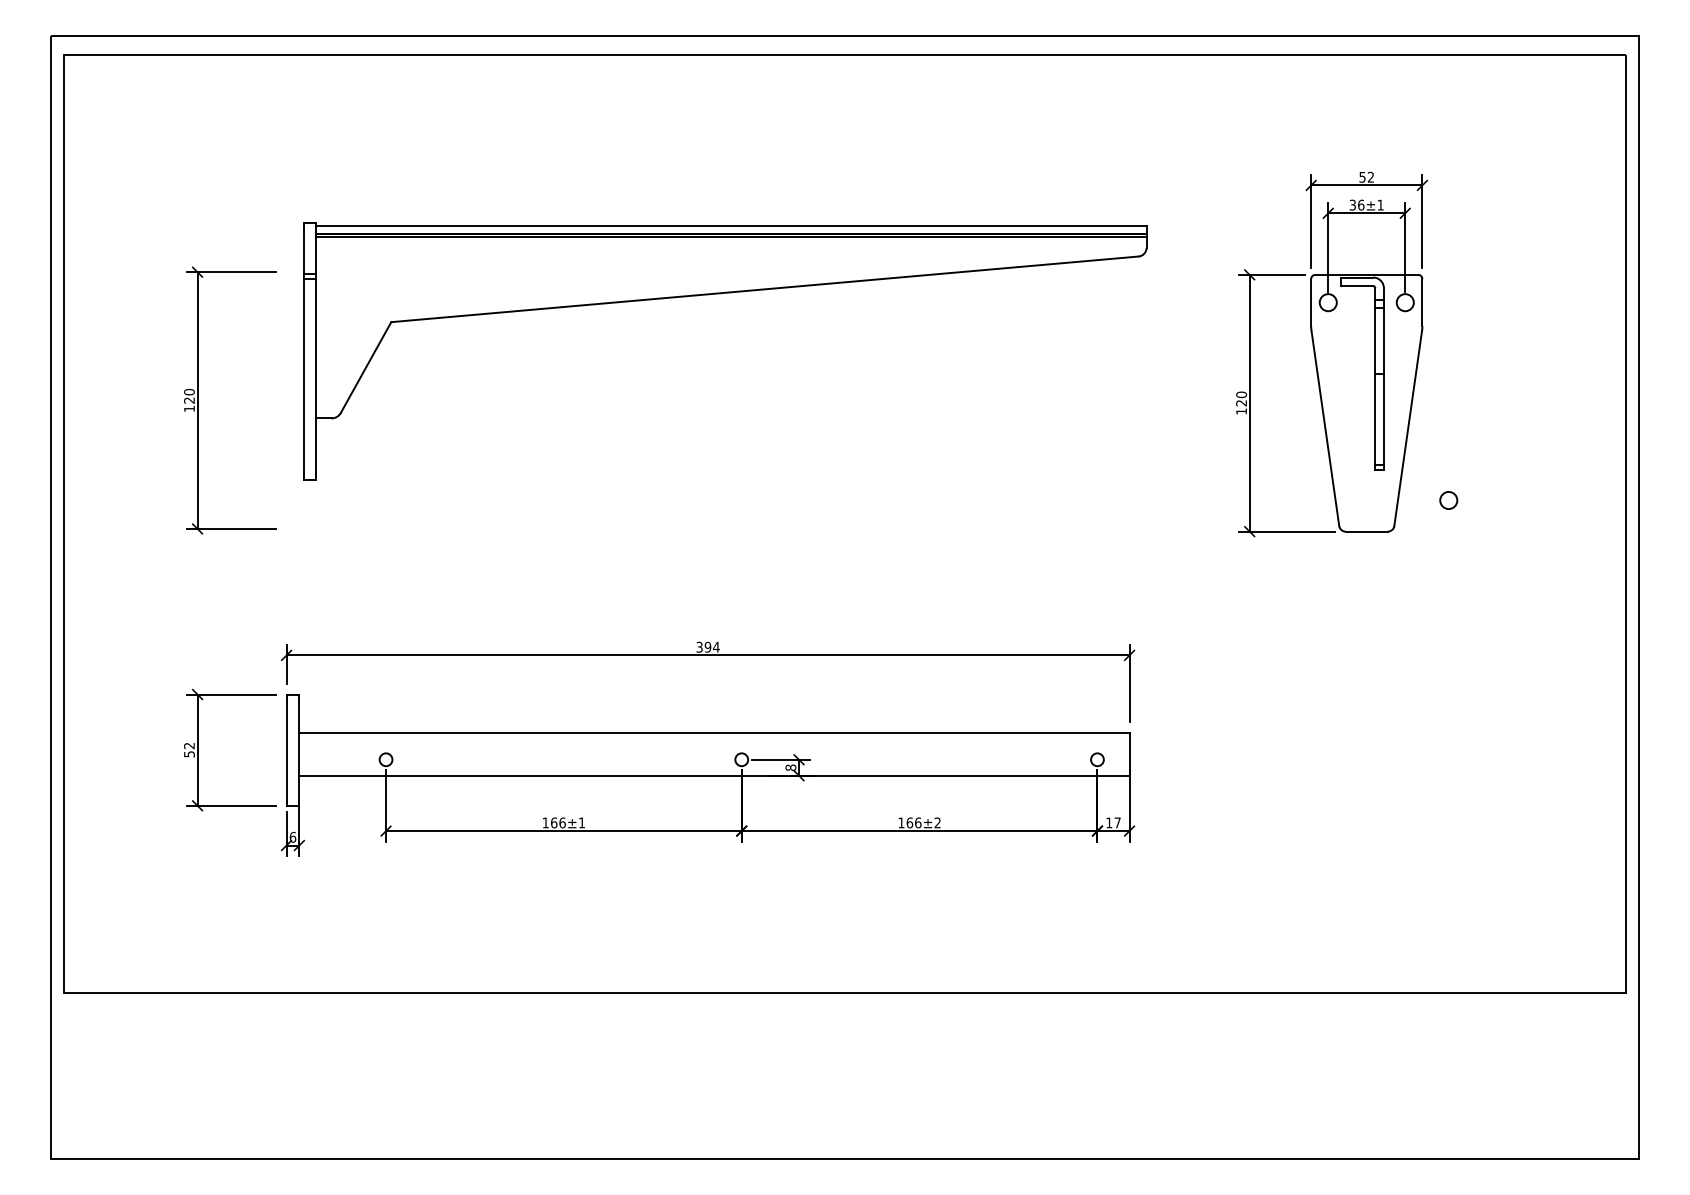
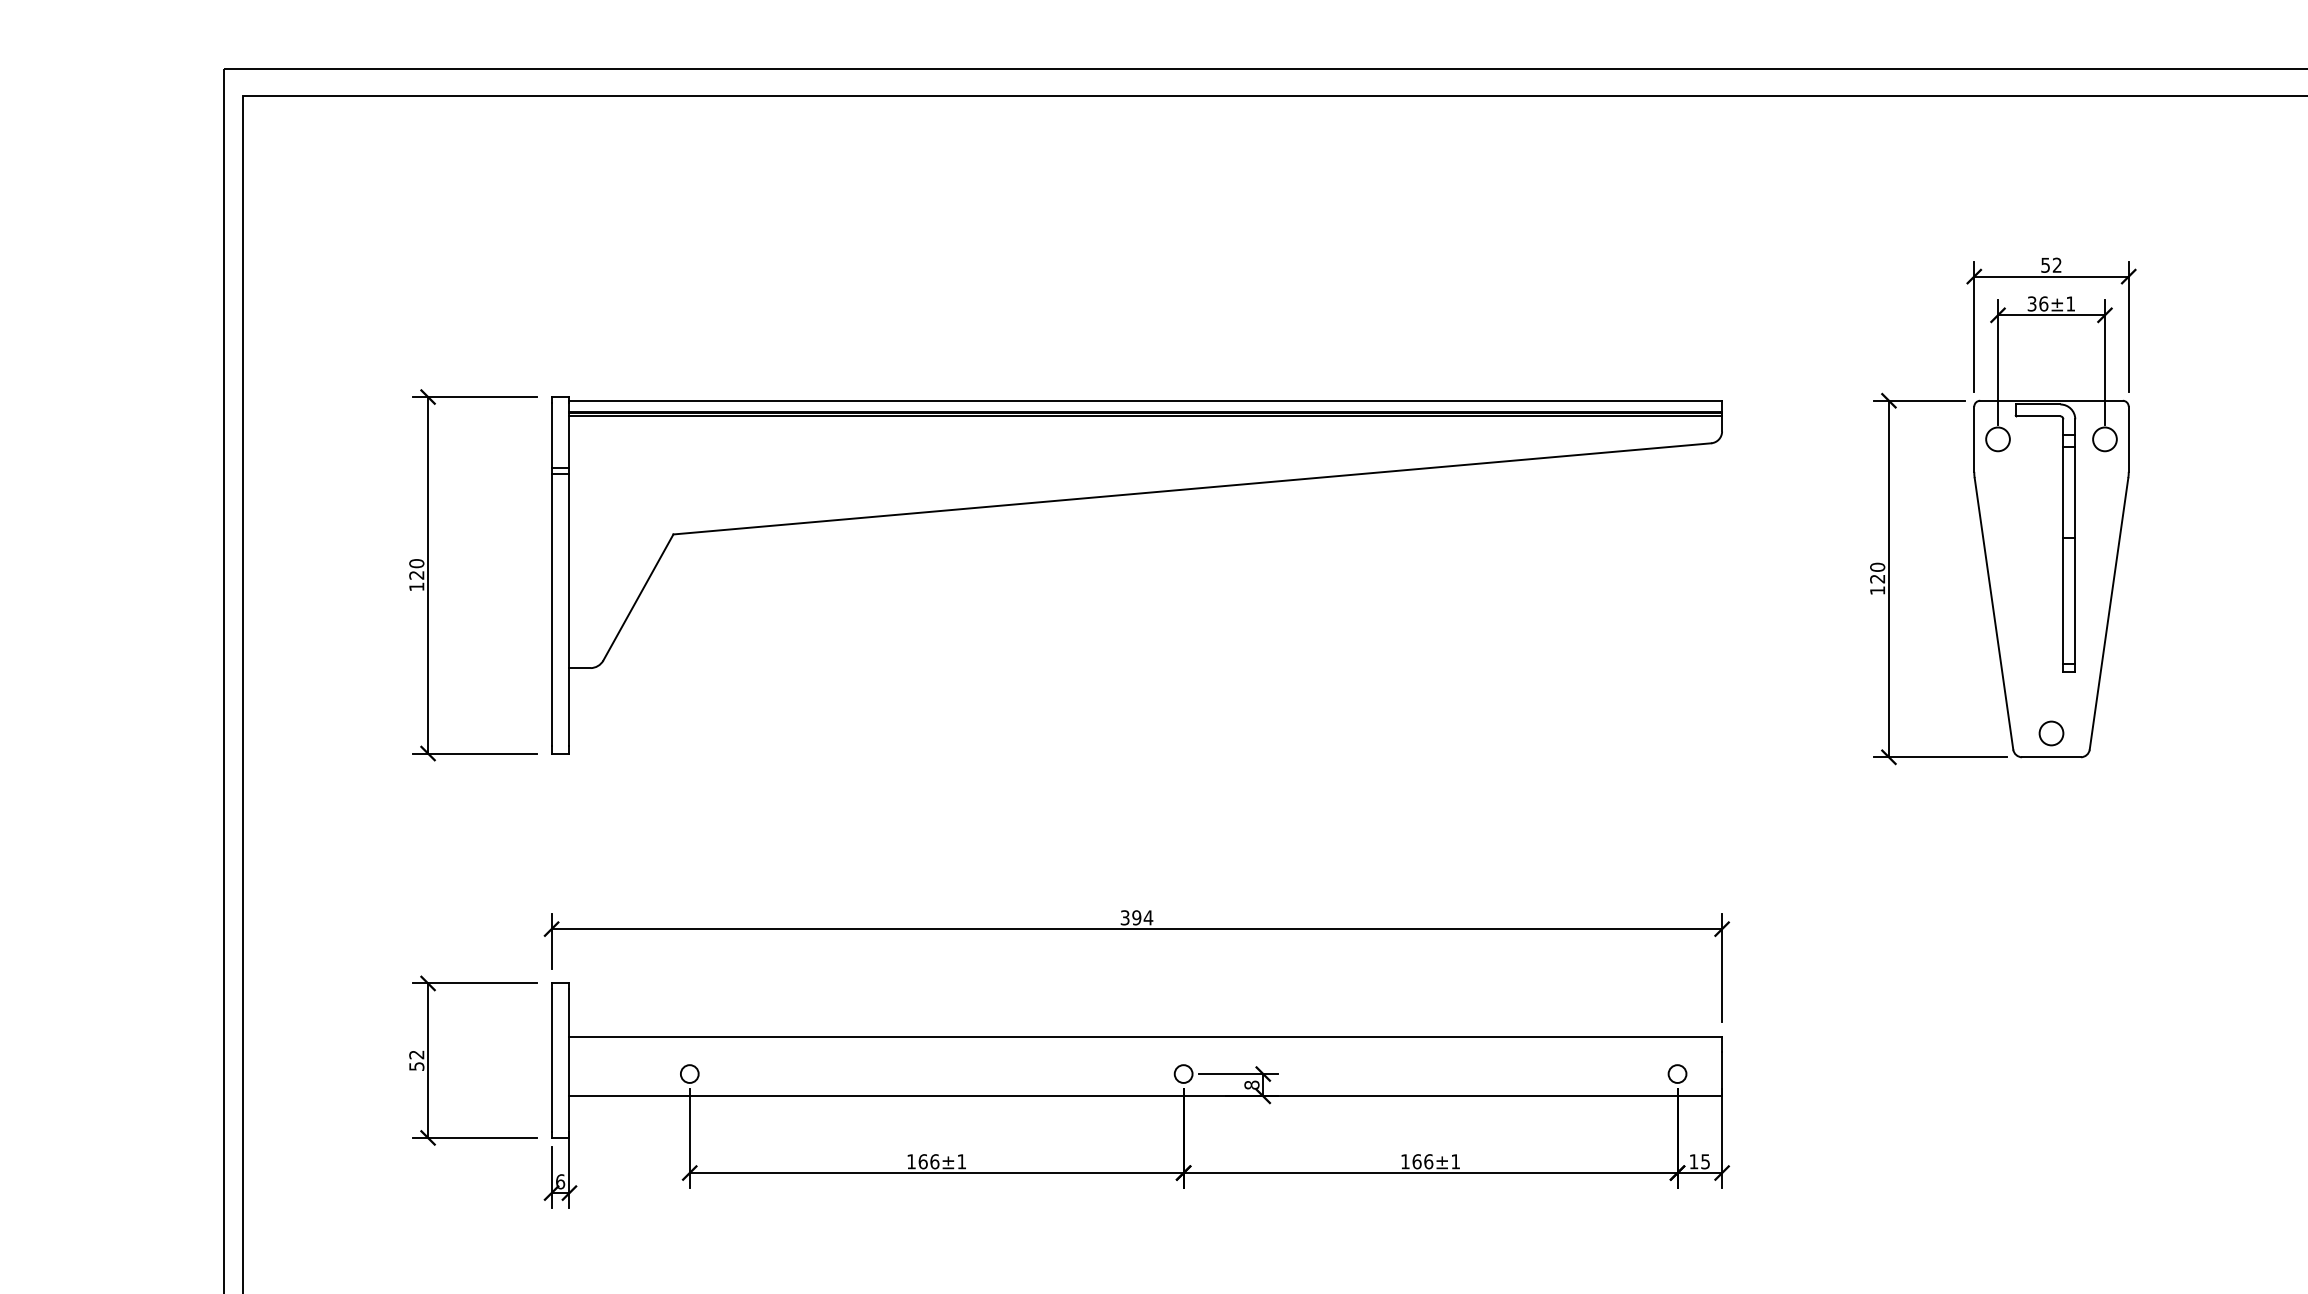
part: (720, 294) -> (1130, 496), moved
circle: (1448, 500) -> (2051, 733), moved
text: (937, 822) -> (1455, 1161), 166±2 -> 166±1
text: (1117, 822) -> (1705, 1161), 17 -> 15

